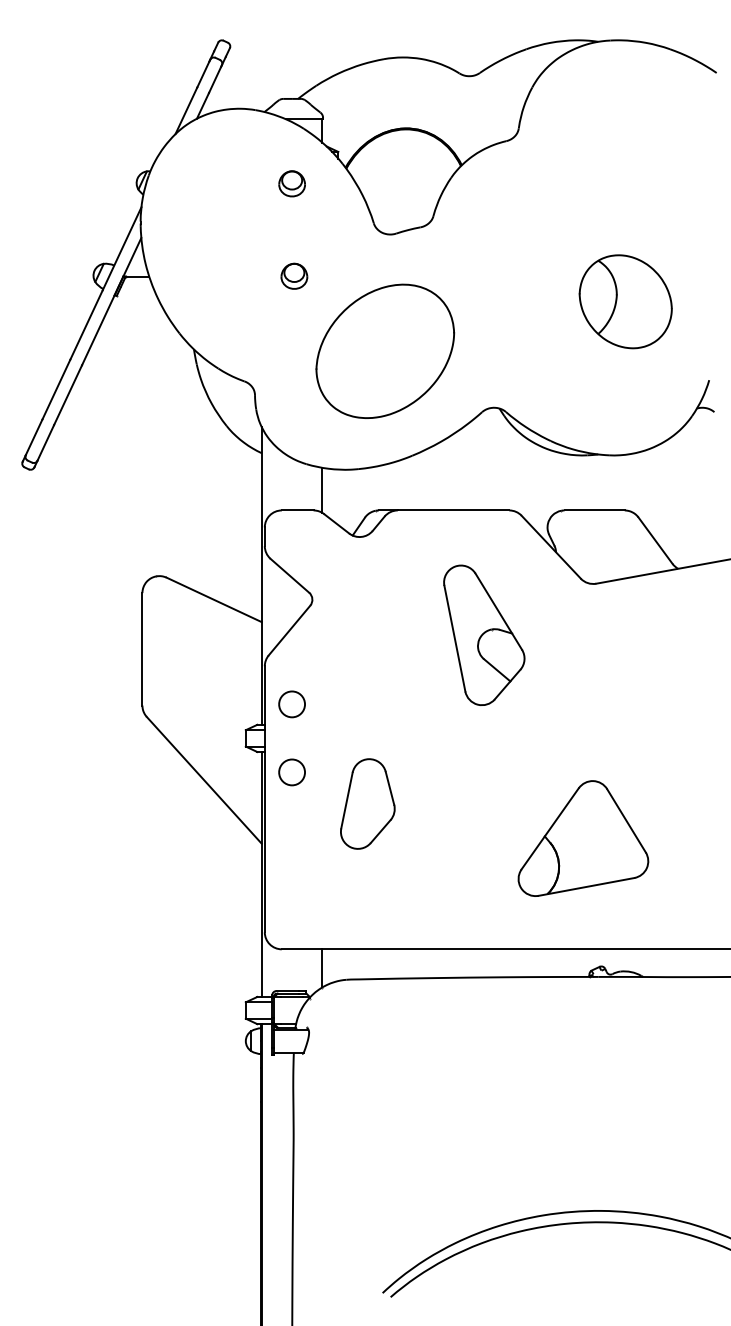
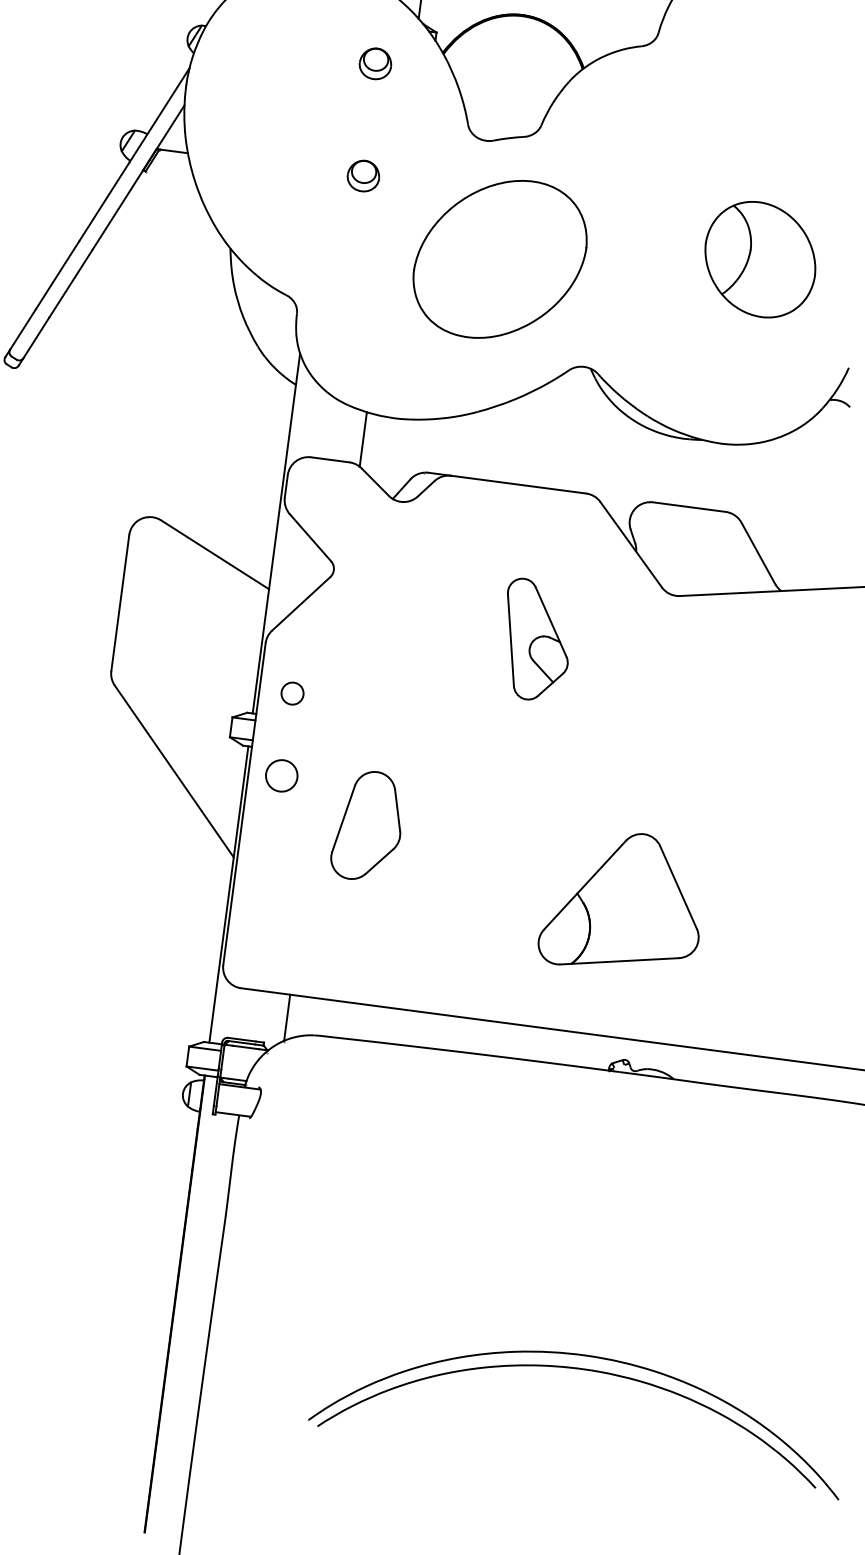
part: (385, 350) -> (500, 258), moved
part: (484, 634) -> (536, 639), size x0.7
circle: (291, 704) -> (291, 693), size x0.7

